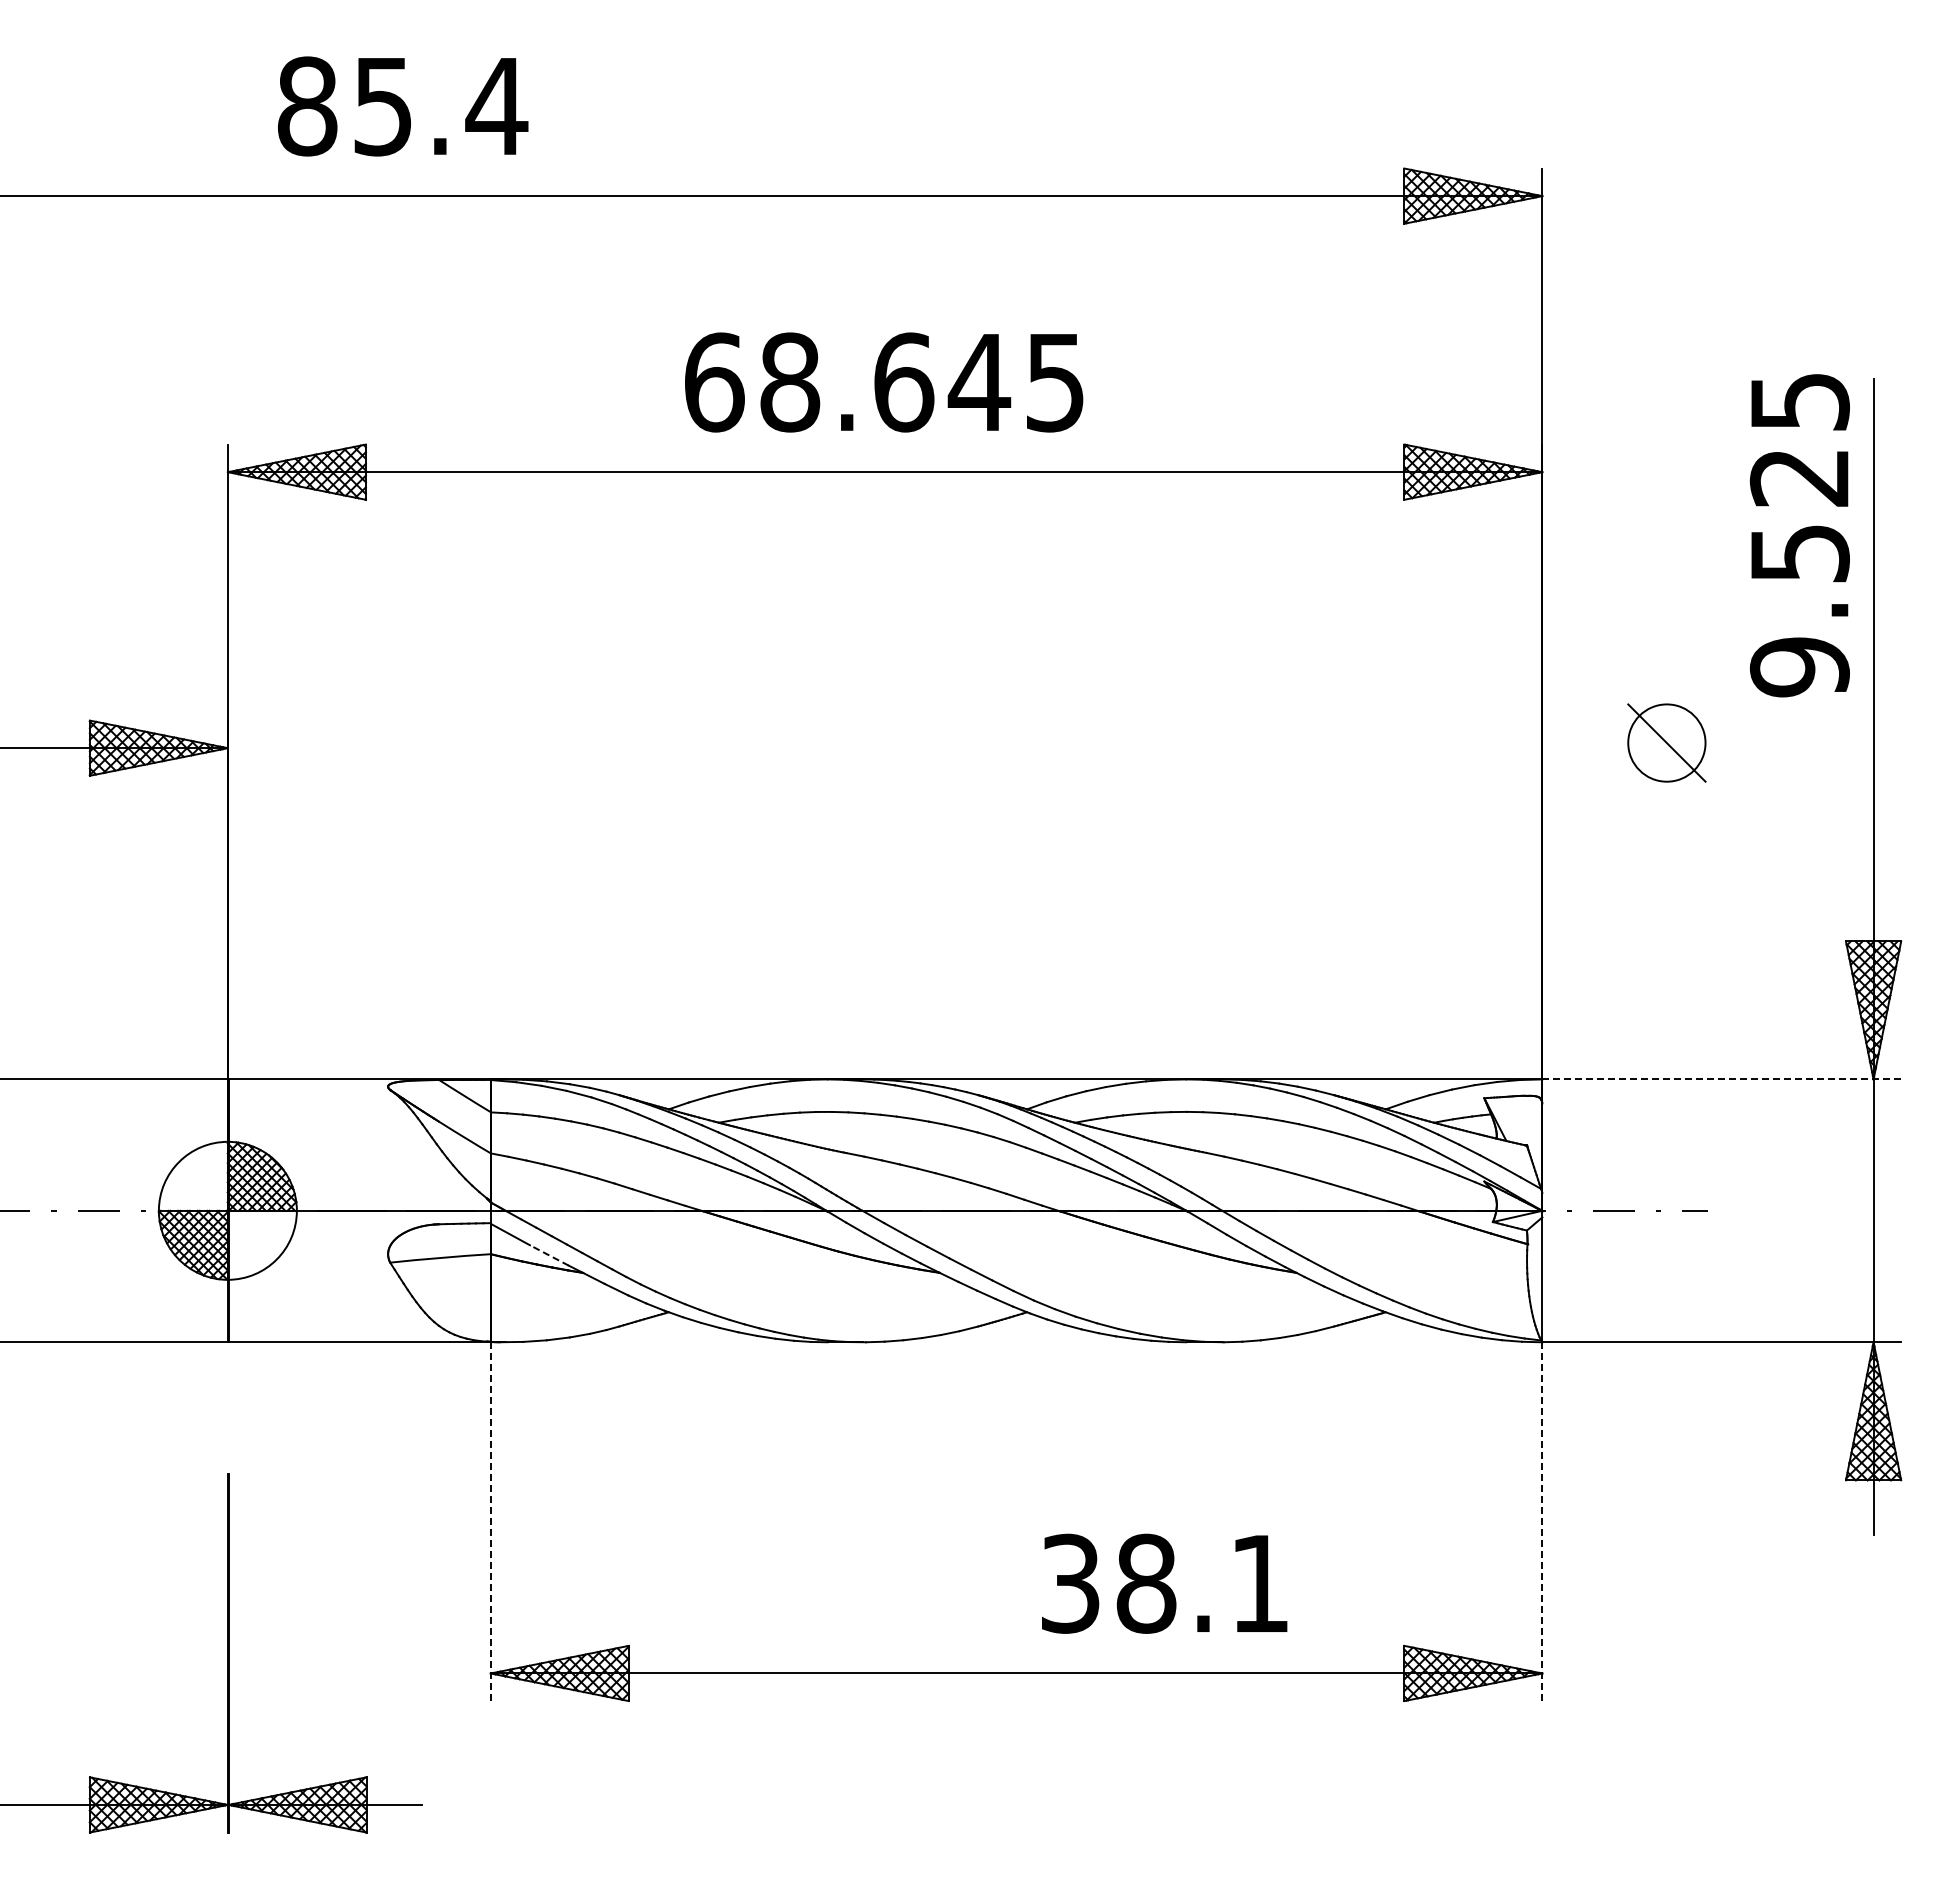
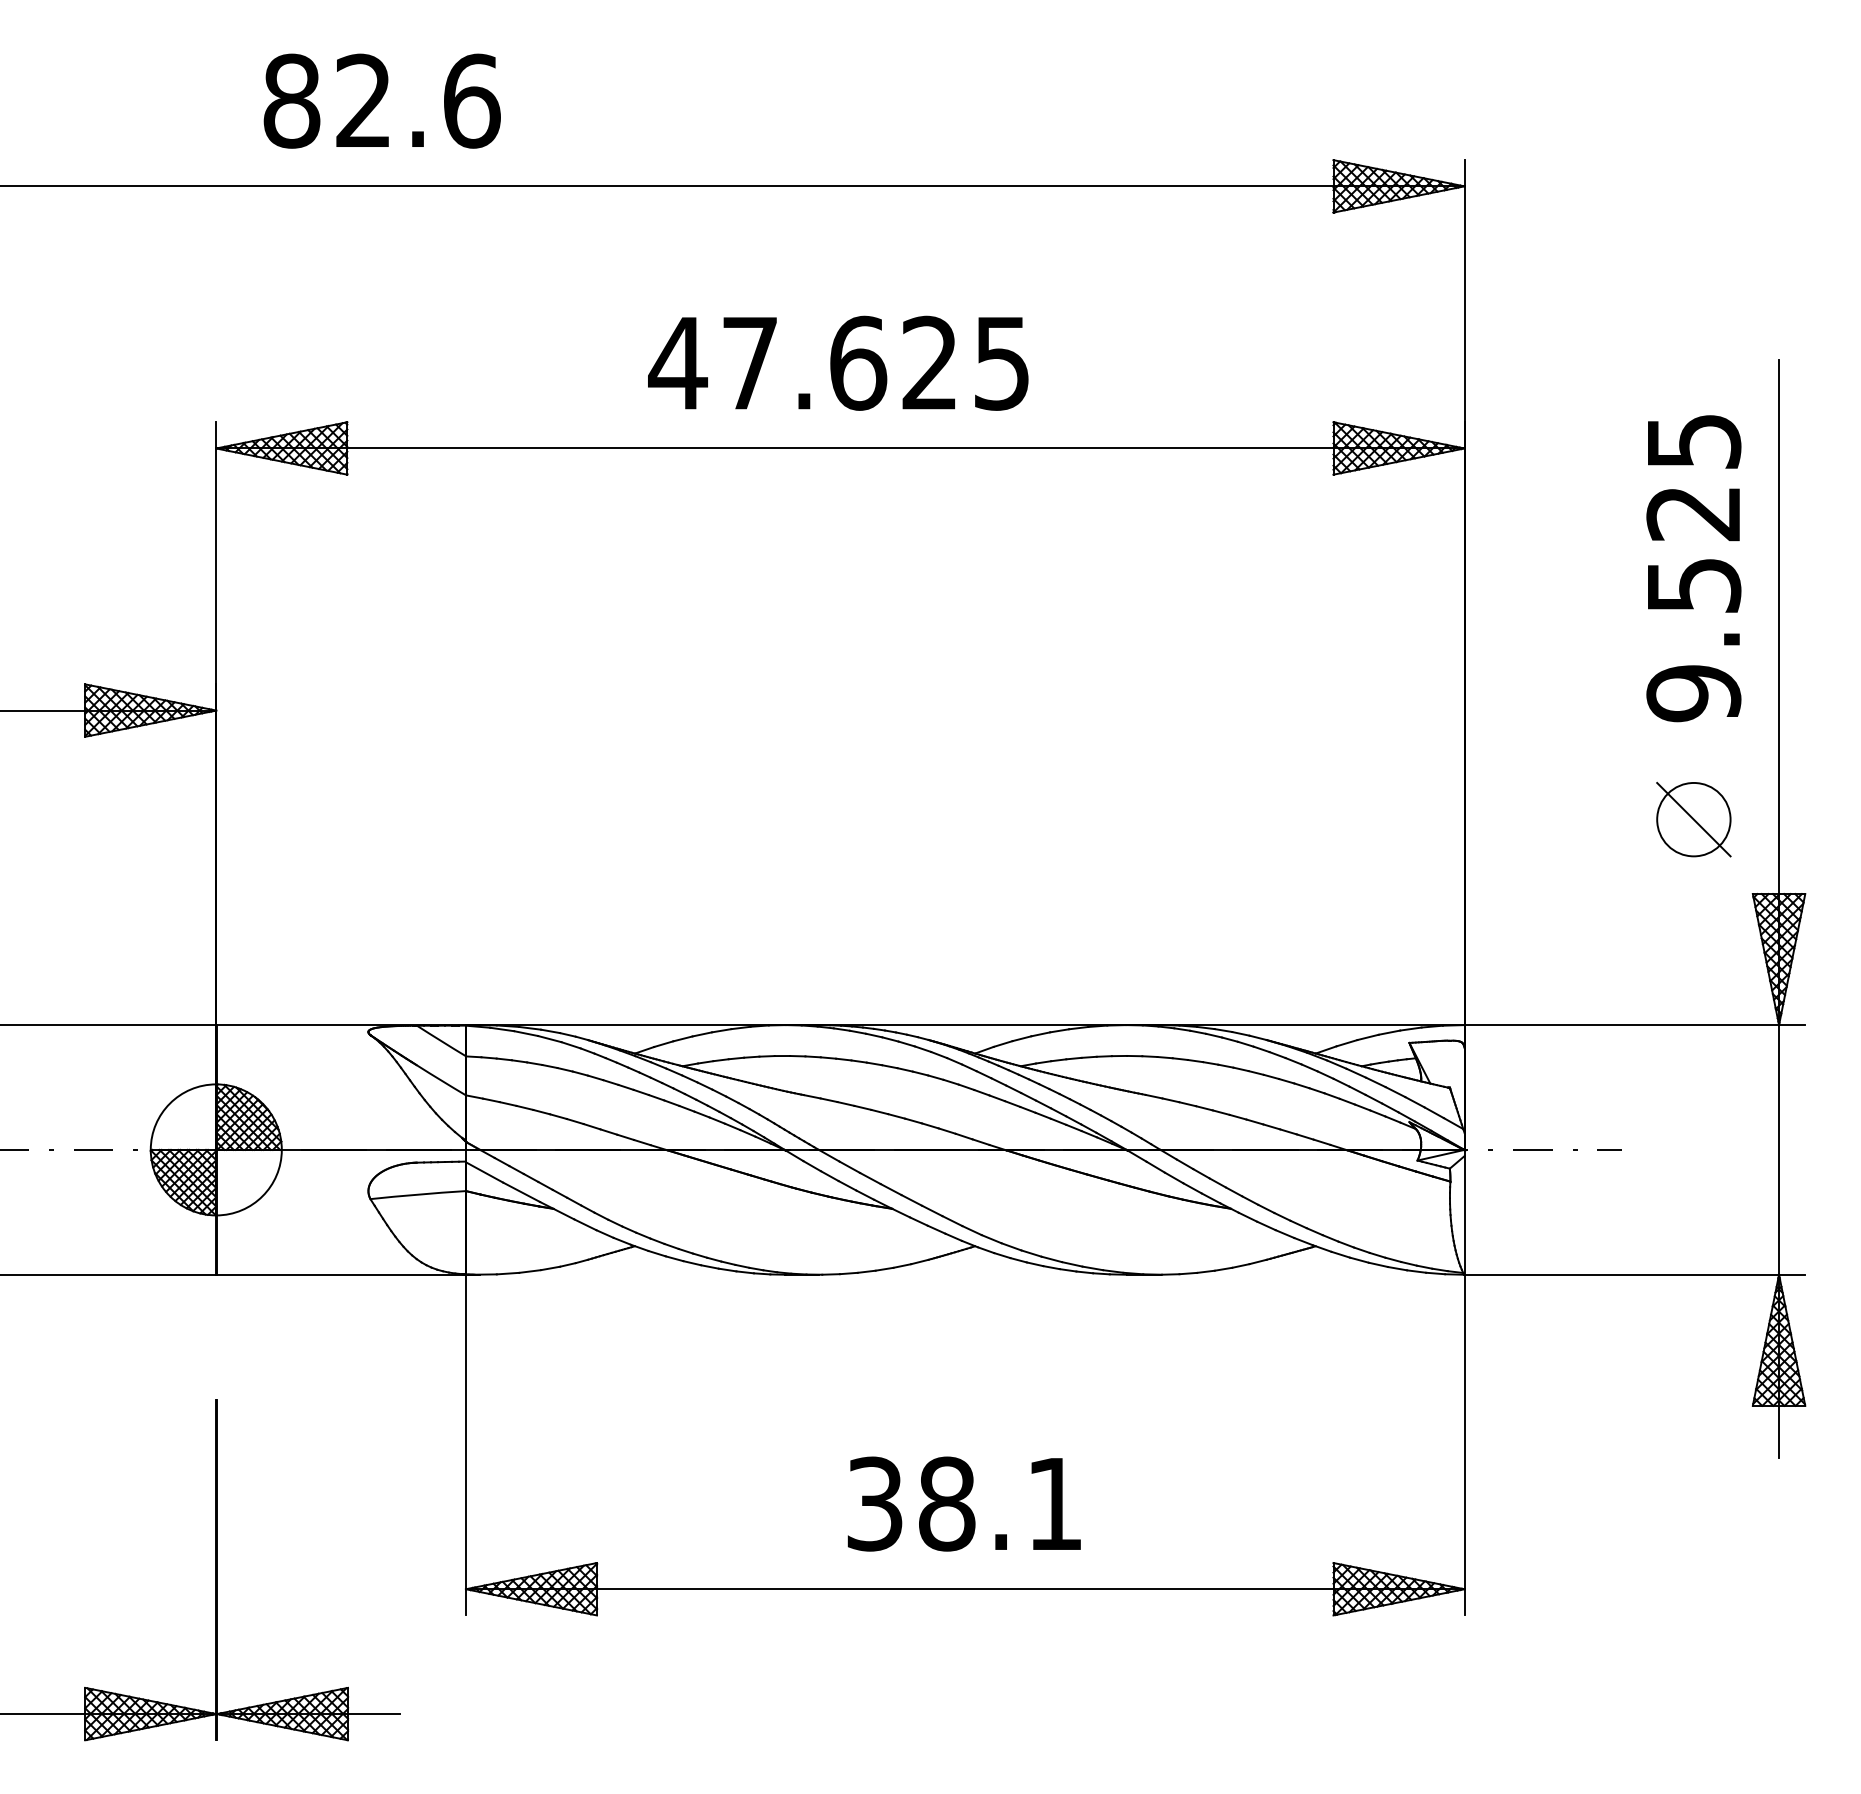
text: (441, 106) -> (419, 101), 85.4 -> 82.6
text: (846, 382) -> (803, 363), 68.645 -> 47.625
text: (1799, 535) -> (1693, 568), moved
part: (1666, 742) -> (1693, 819), moved
line: (1721, 1079) -> (1634, 1025), dashed -> solid
line: (549, 1255) -> (521, 1192), dashed -> solid
line: (1542, 1521) -> (1464, 1444), dashed -> solid
line: (490, 1522) -> (465, 1445), dashed -> solid
text: (1164, 1583) -> (964, 1503), moved

